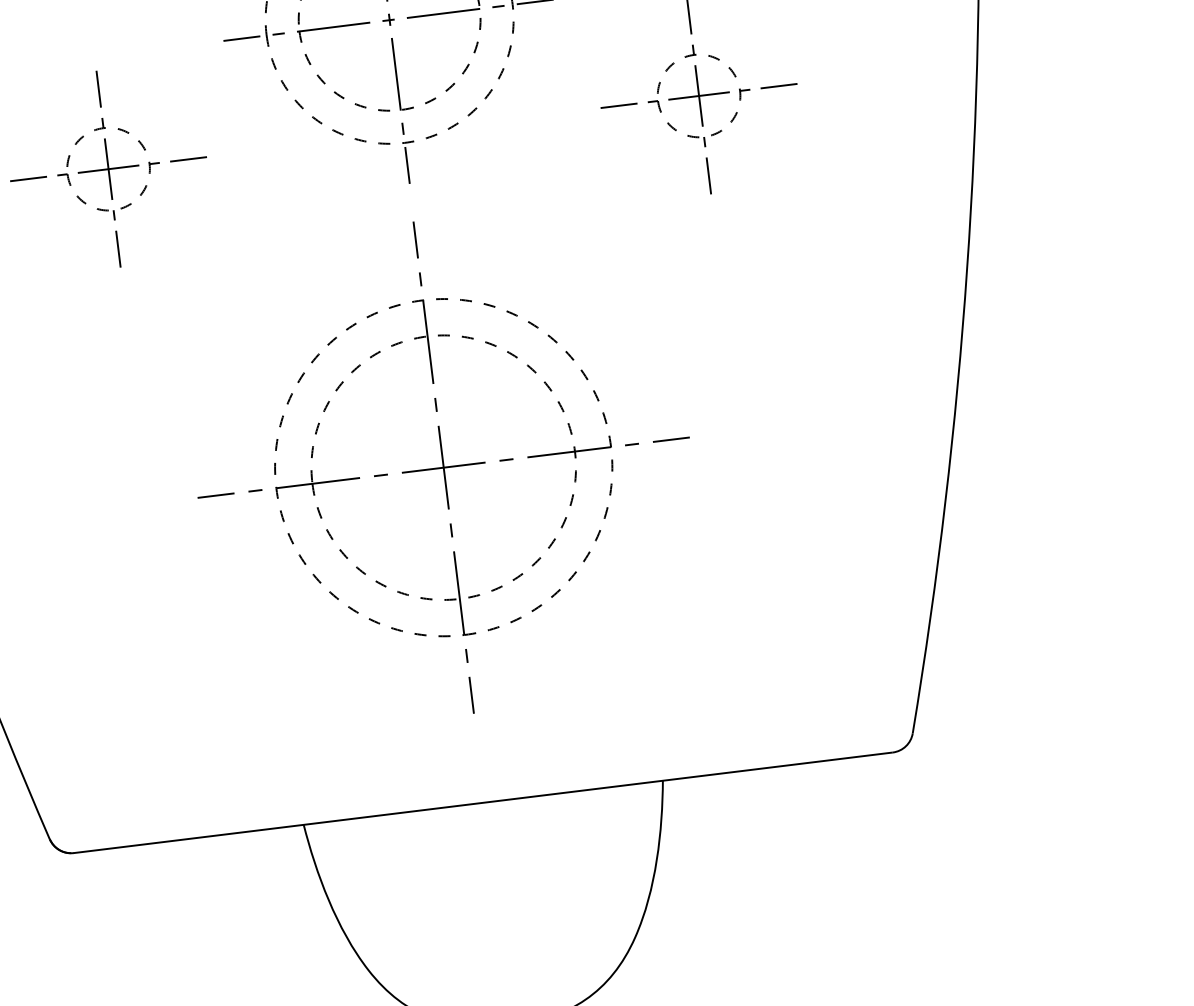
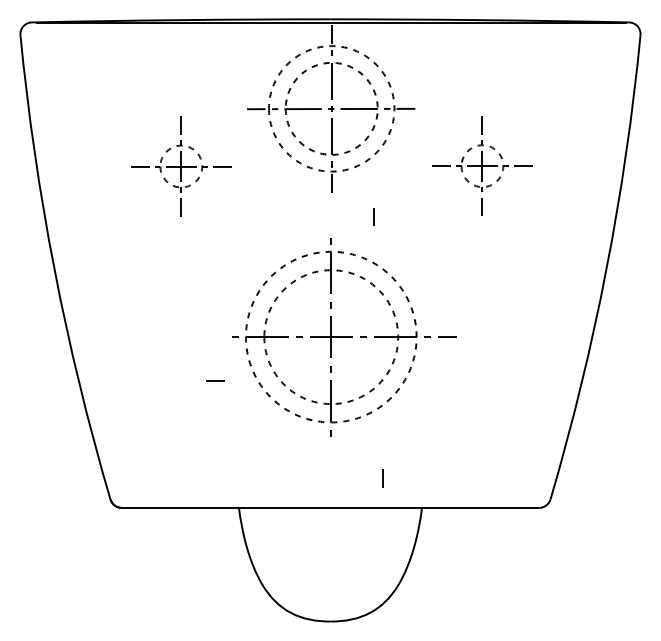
line: (414, 239) -> (373, 216), moved
line: (216, 494) -> (215, 380), moved
line: (470, 696) -> (382, 478), moved

